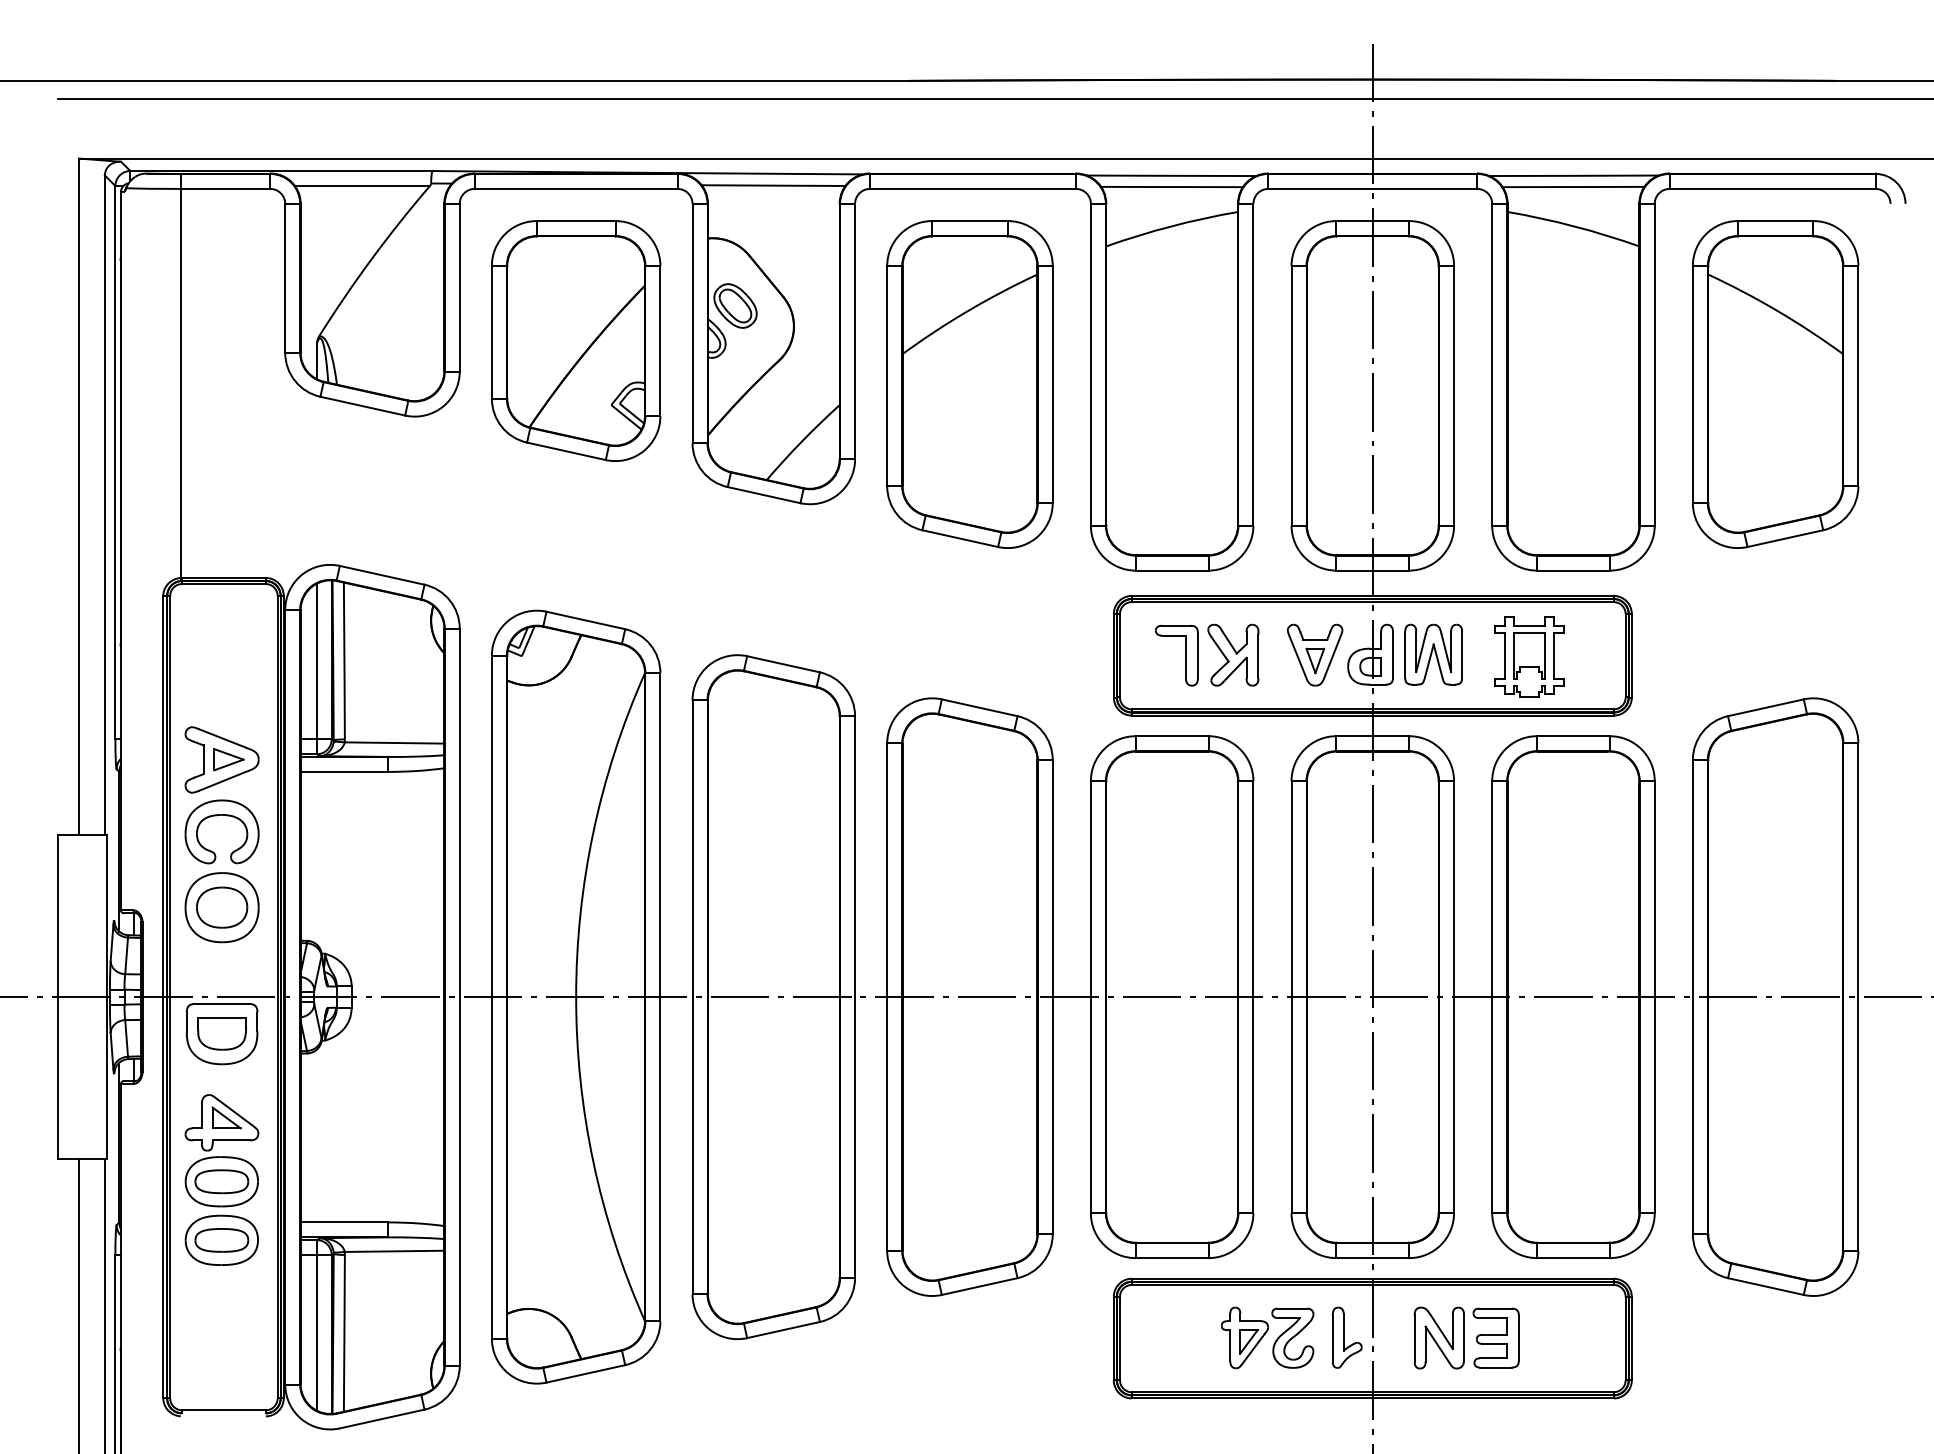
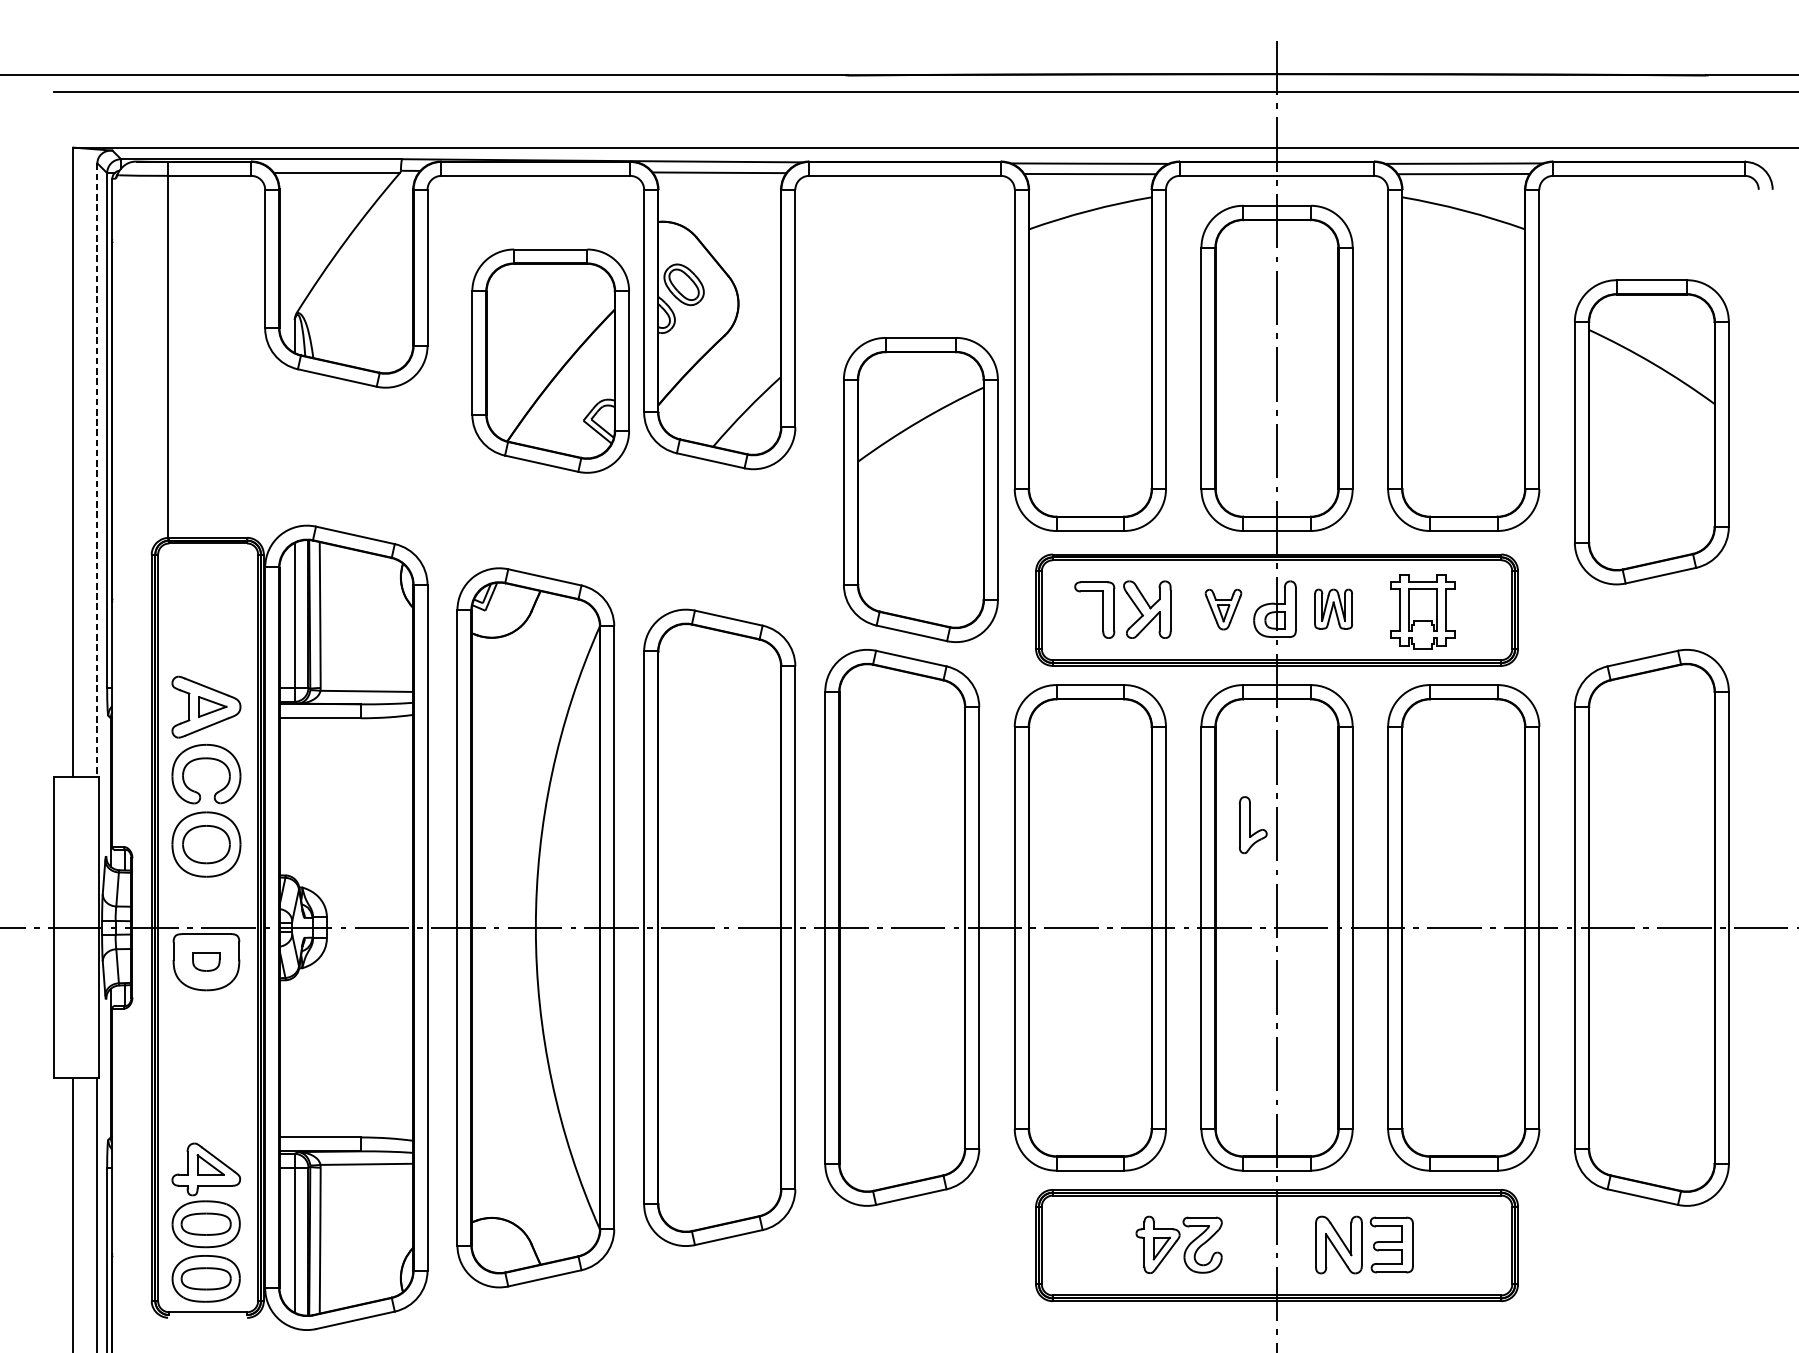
part: (576, 340) -> (551, 360), moved
part: (969, 384) -> (920, 489), moved
part: (1775, 384) -> (1651, 432), moved
line: (104, 505) -> (97, 470), solid -> dashed
part: (1315, 654) -> (1223, 609), size x0.7
part: (1433, 654) -> (1333, 609), size x0.7
part: (221, 1033) -> (205, 961), size x0.6
part: (221, 1179) -> (205, 1222), moved
part: (1346, 1337) -> (1252, 824), moved

